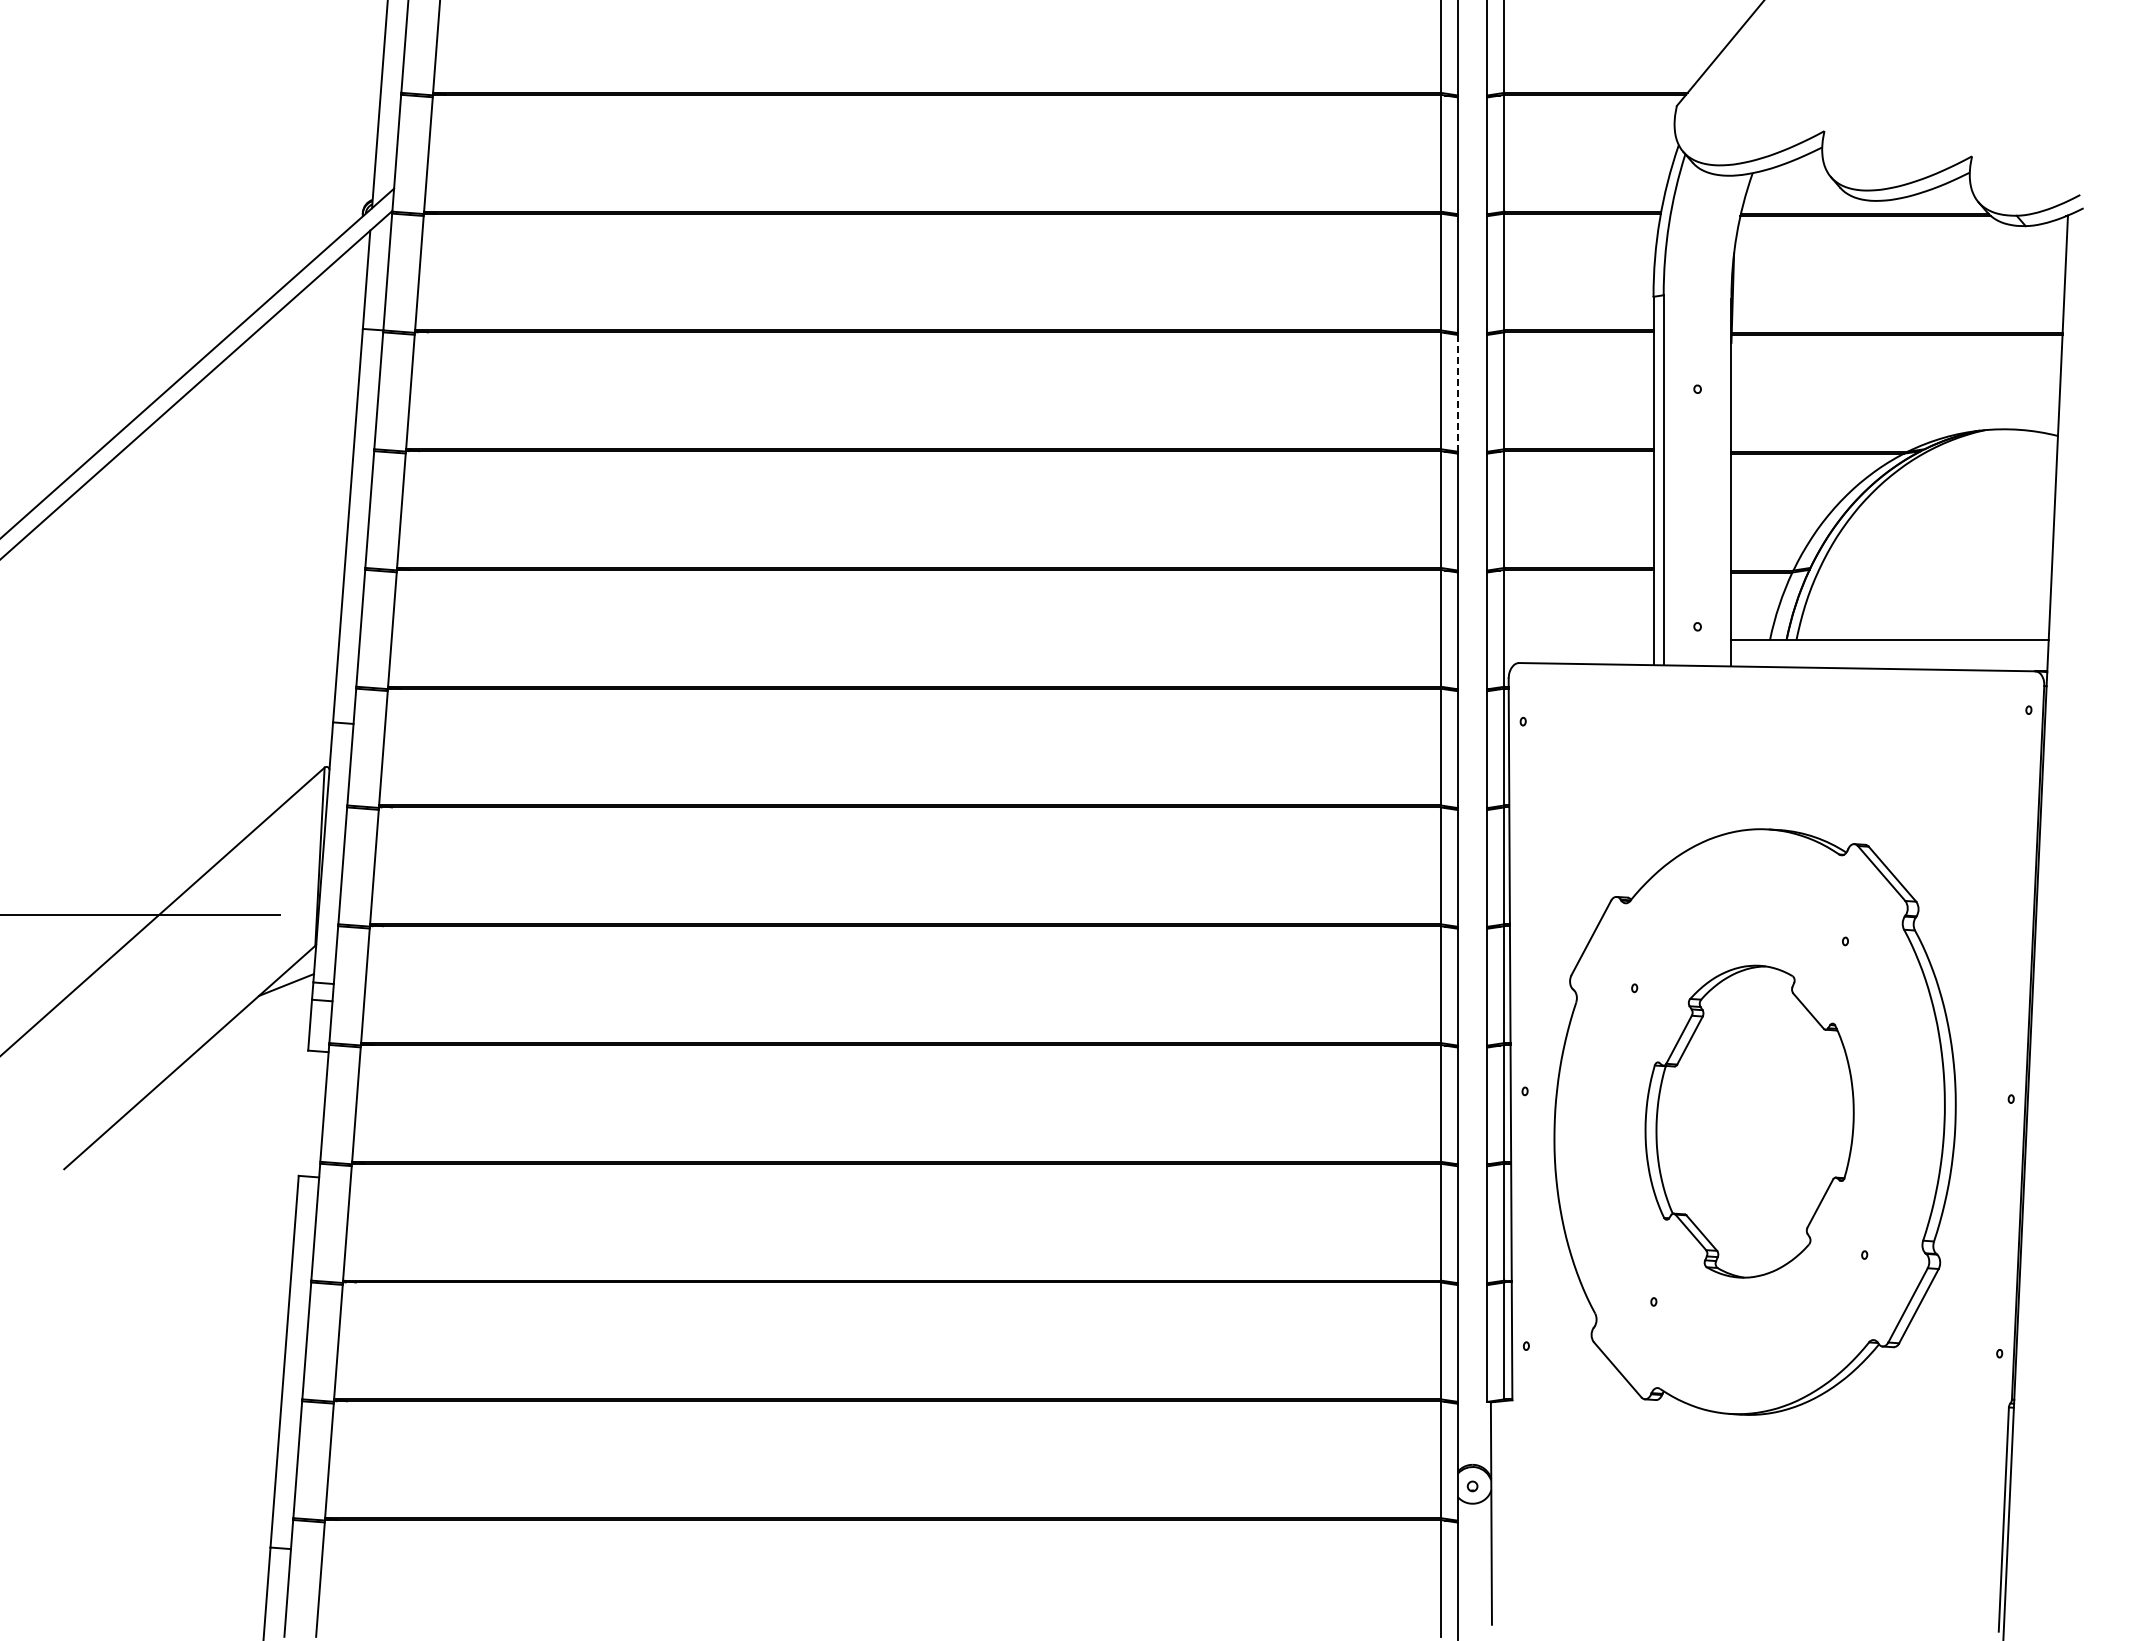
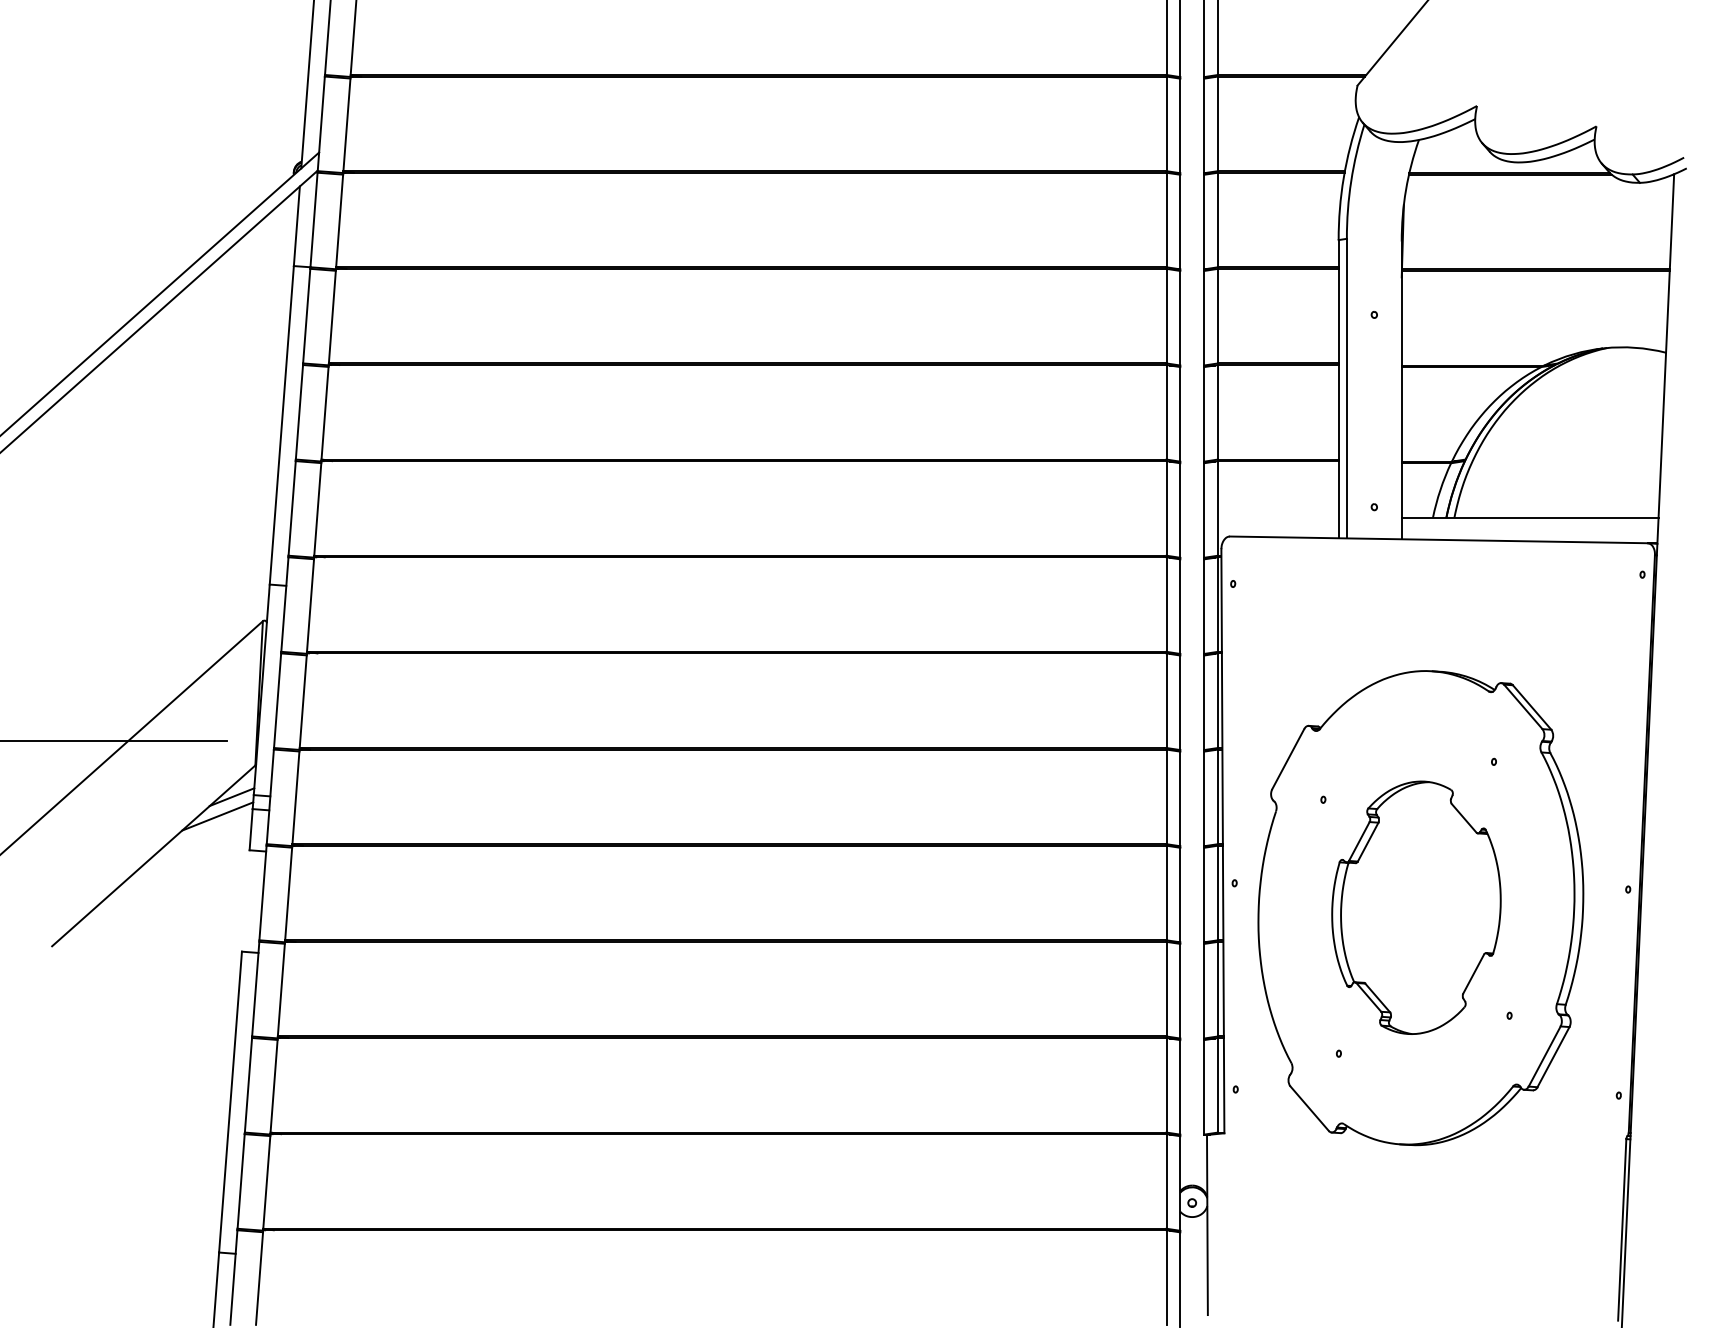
line: (1458, 392) -> (1180, 317), dashed -> solid
line: (268, 1008) -> (217, 816), added

